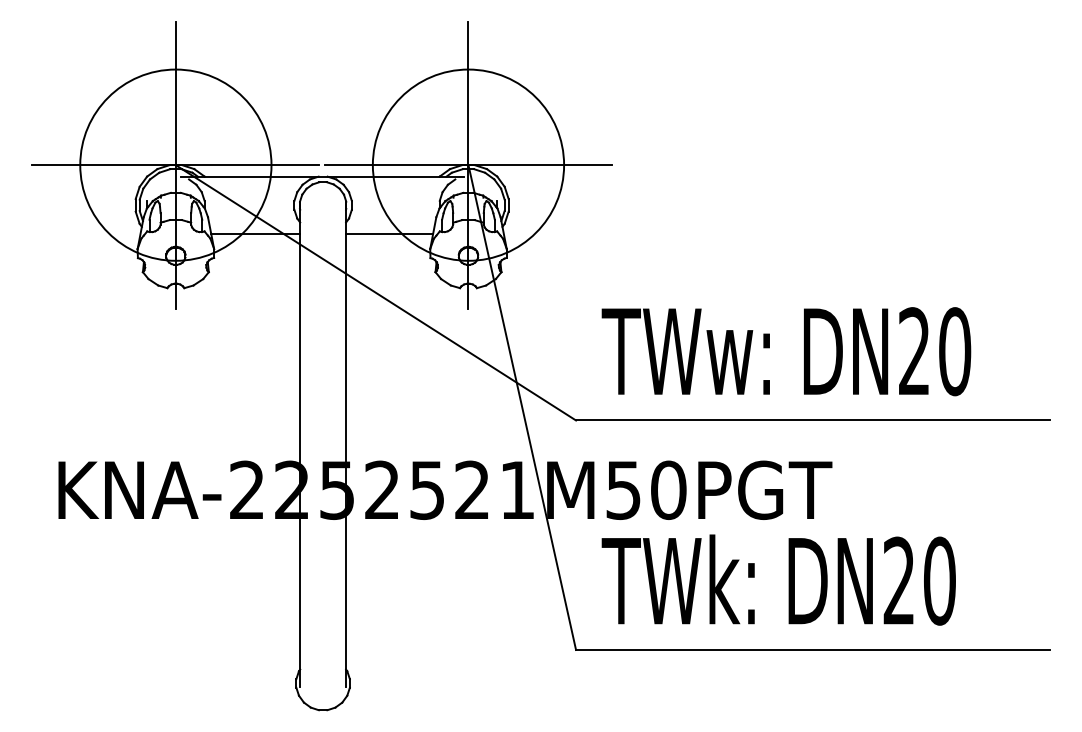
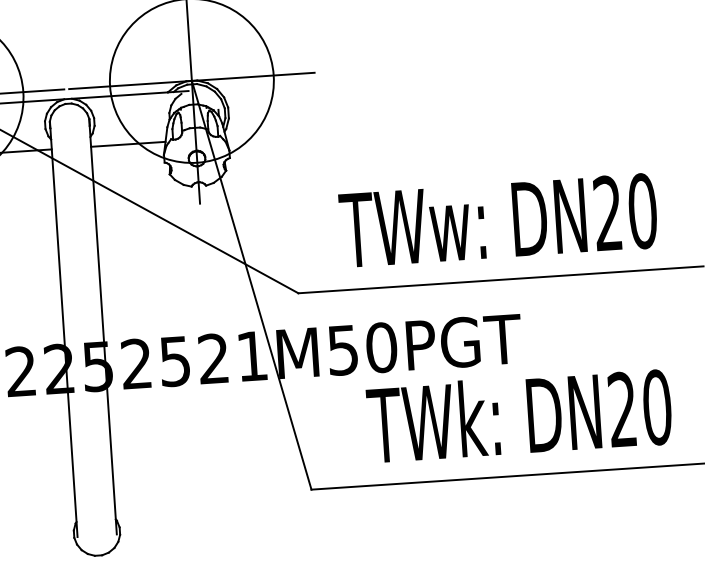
text: (786, 351) -> (498, 220), moved
text: (778, 579) -> (519, 415), moved

